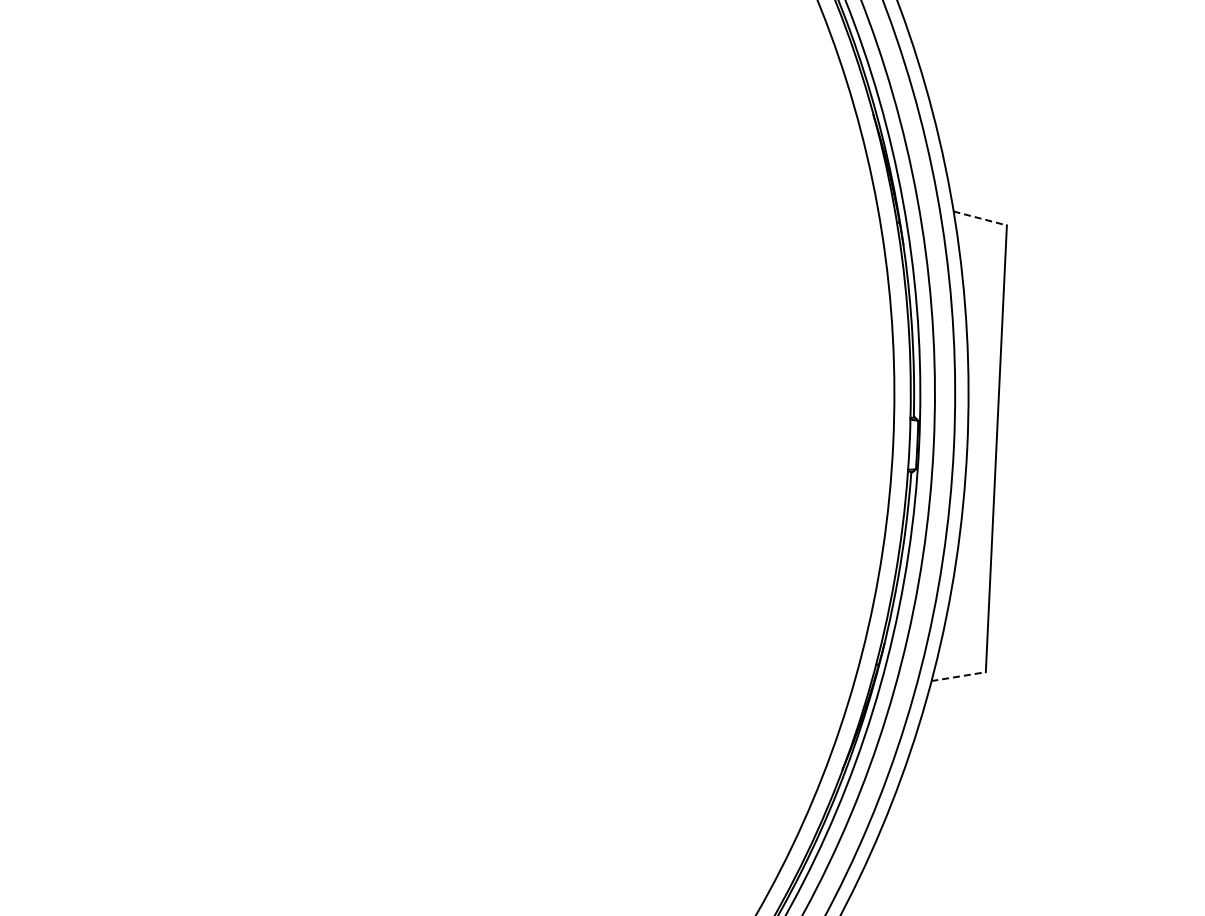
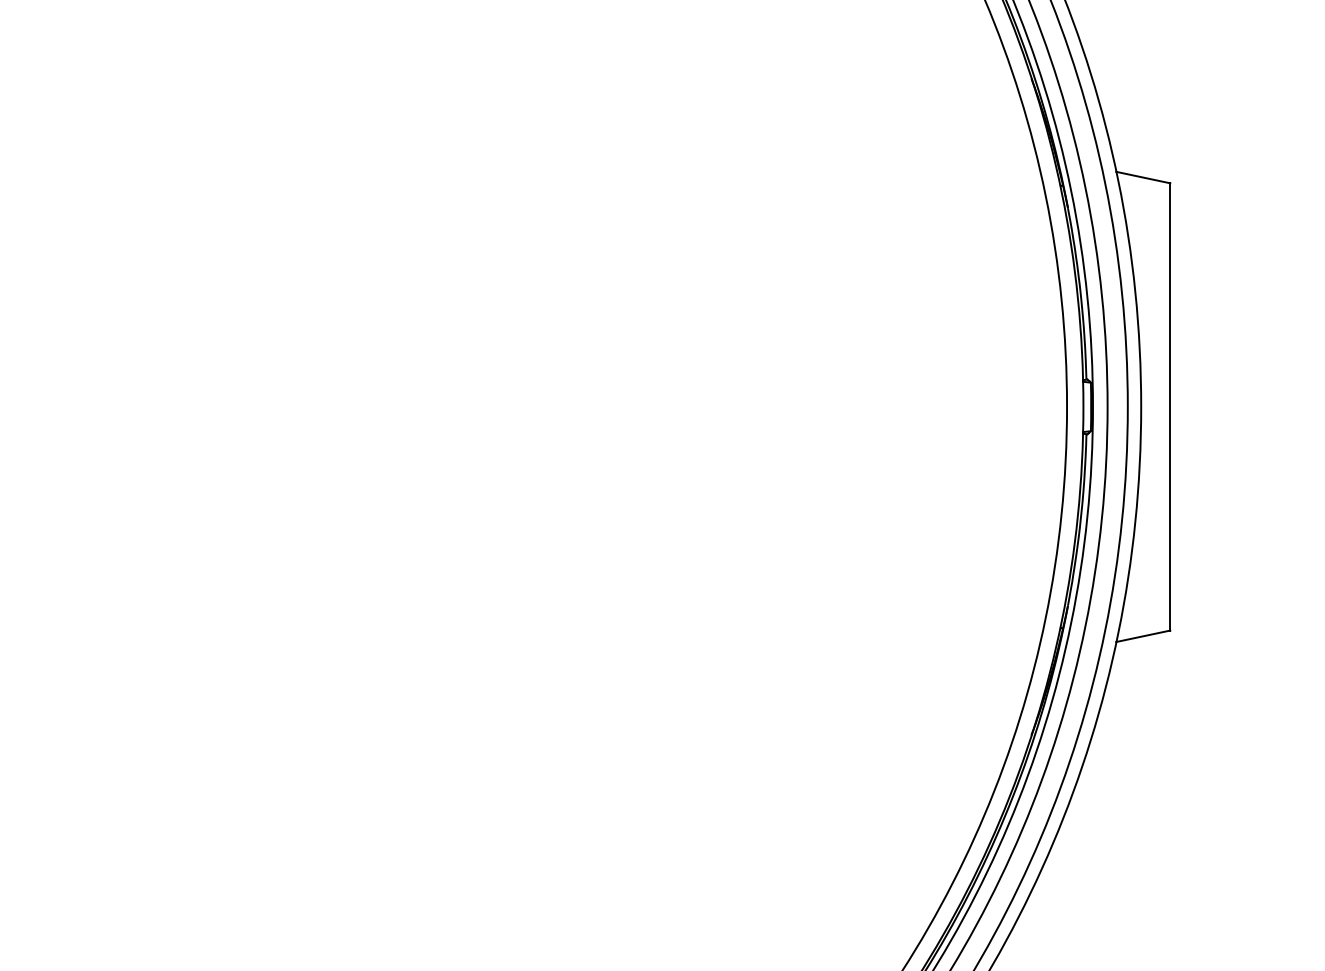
line: (980, 218) -> (1143, 177), dashed -> solid
line: (958, 676) -> (1143, 636), dashed -> solid

